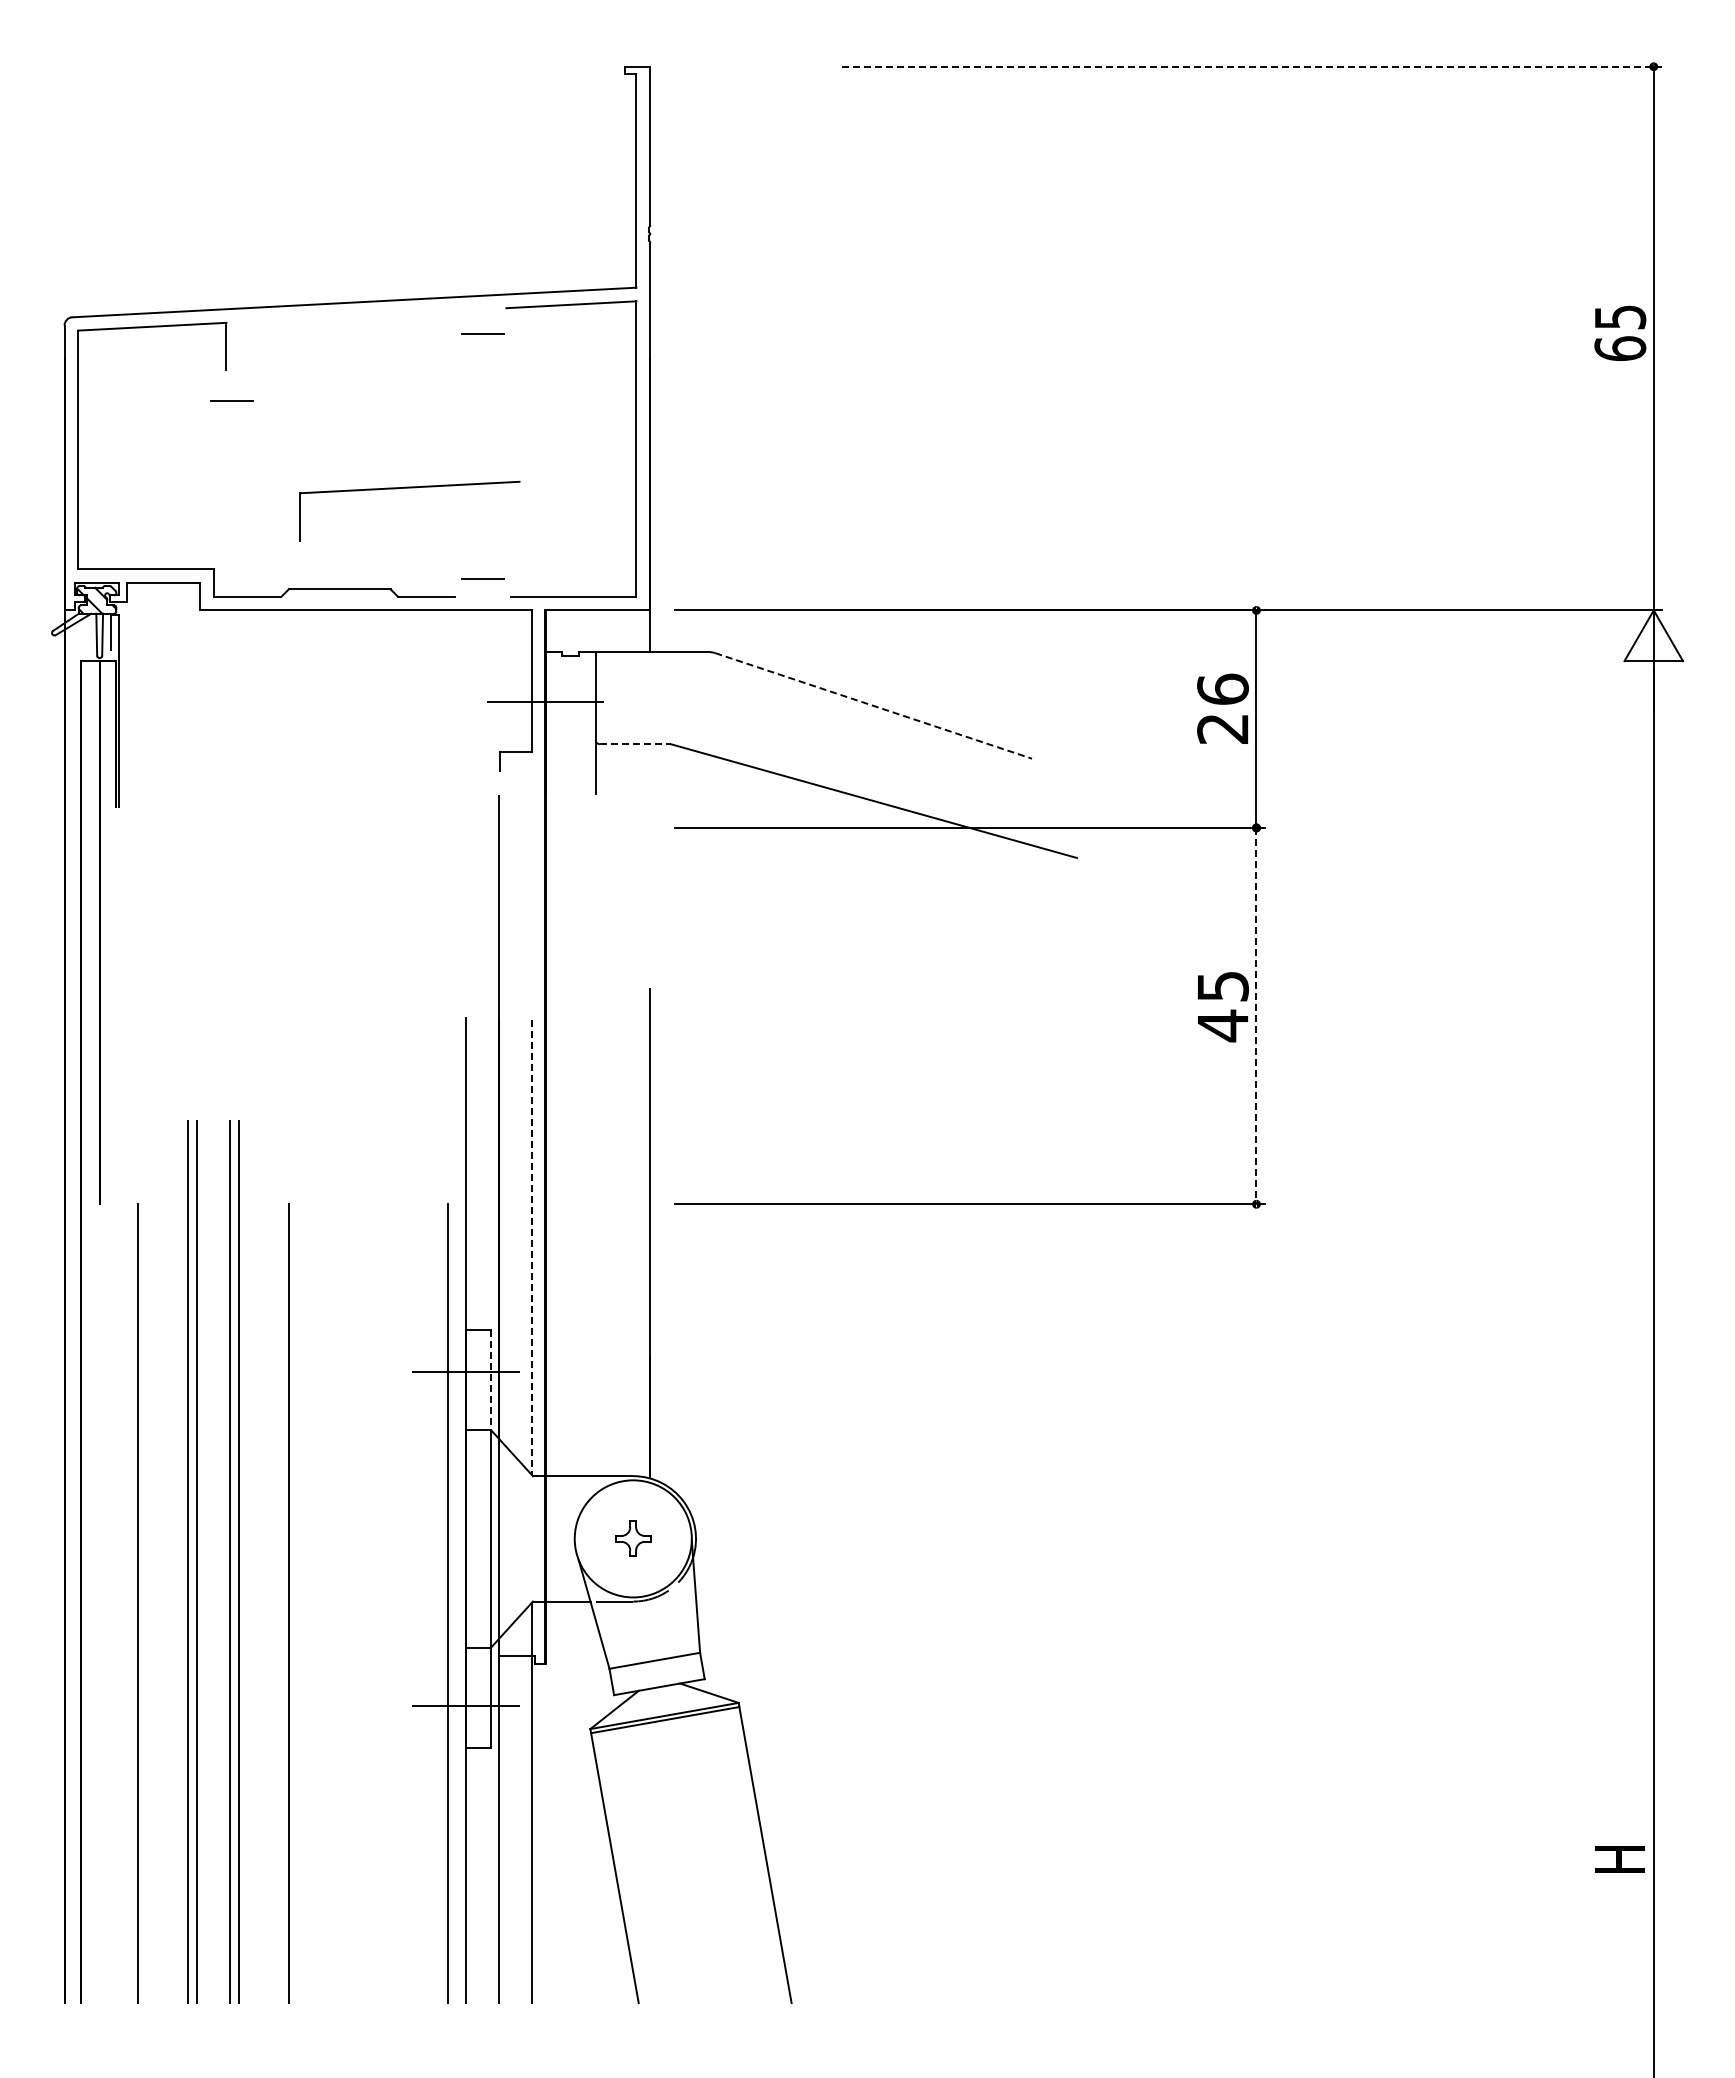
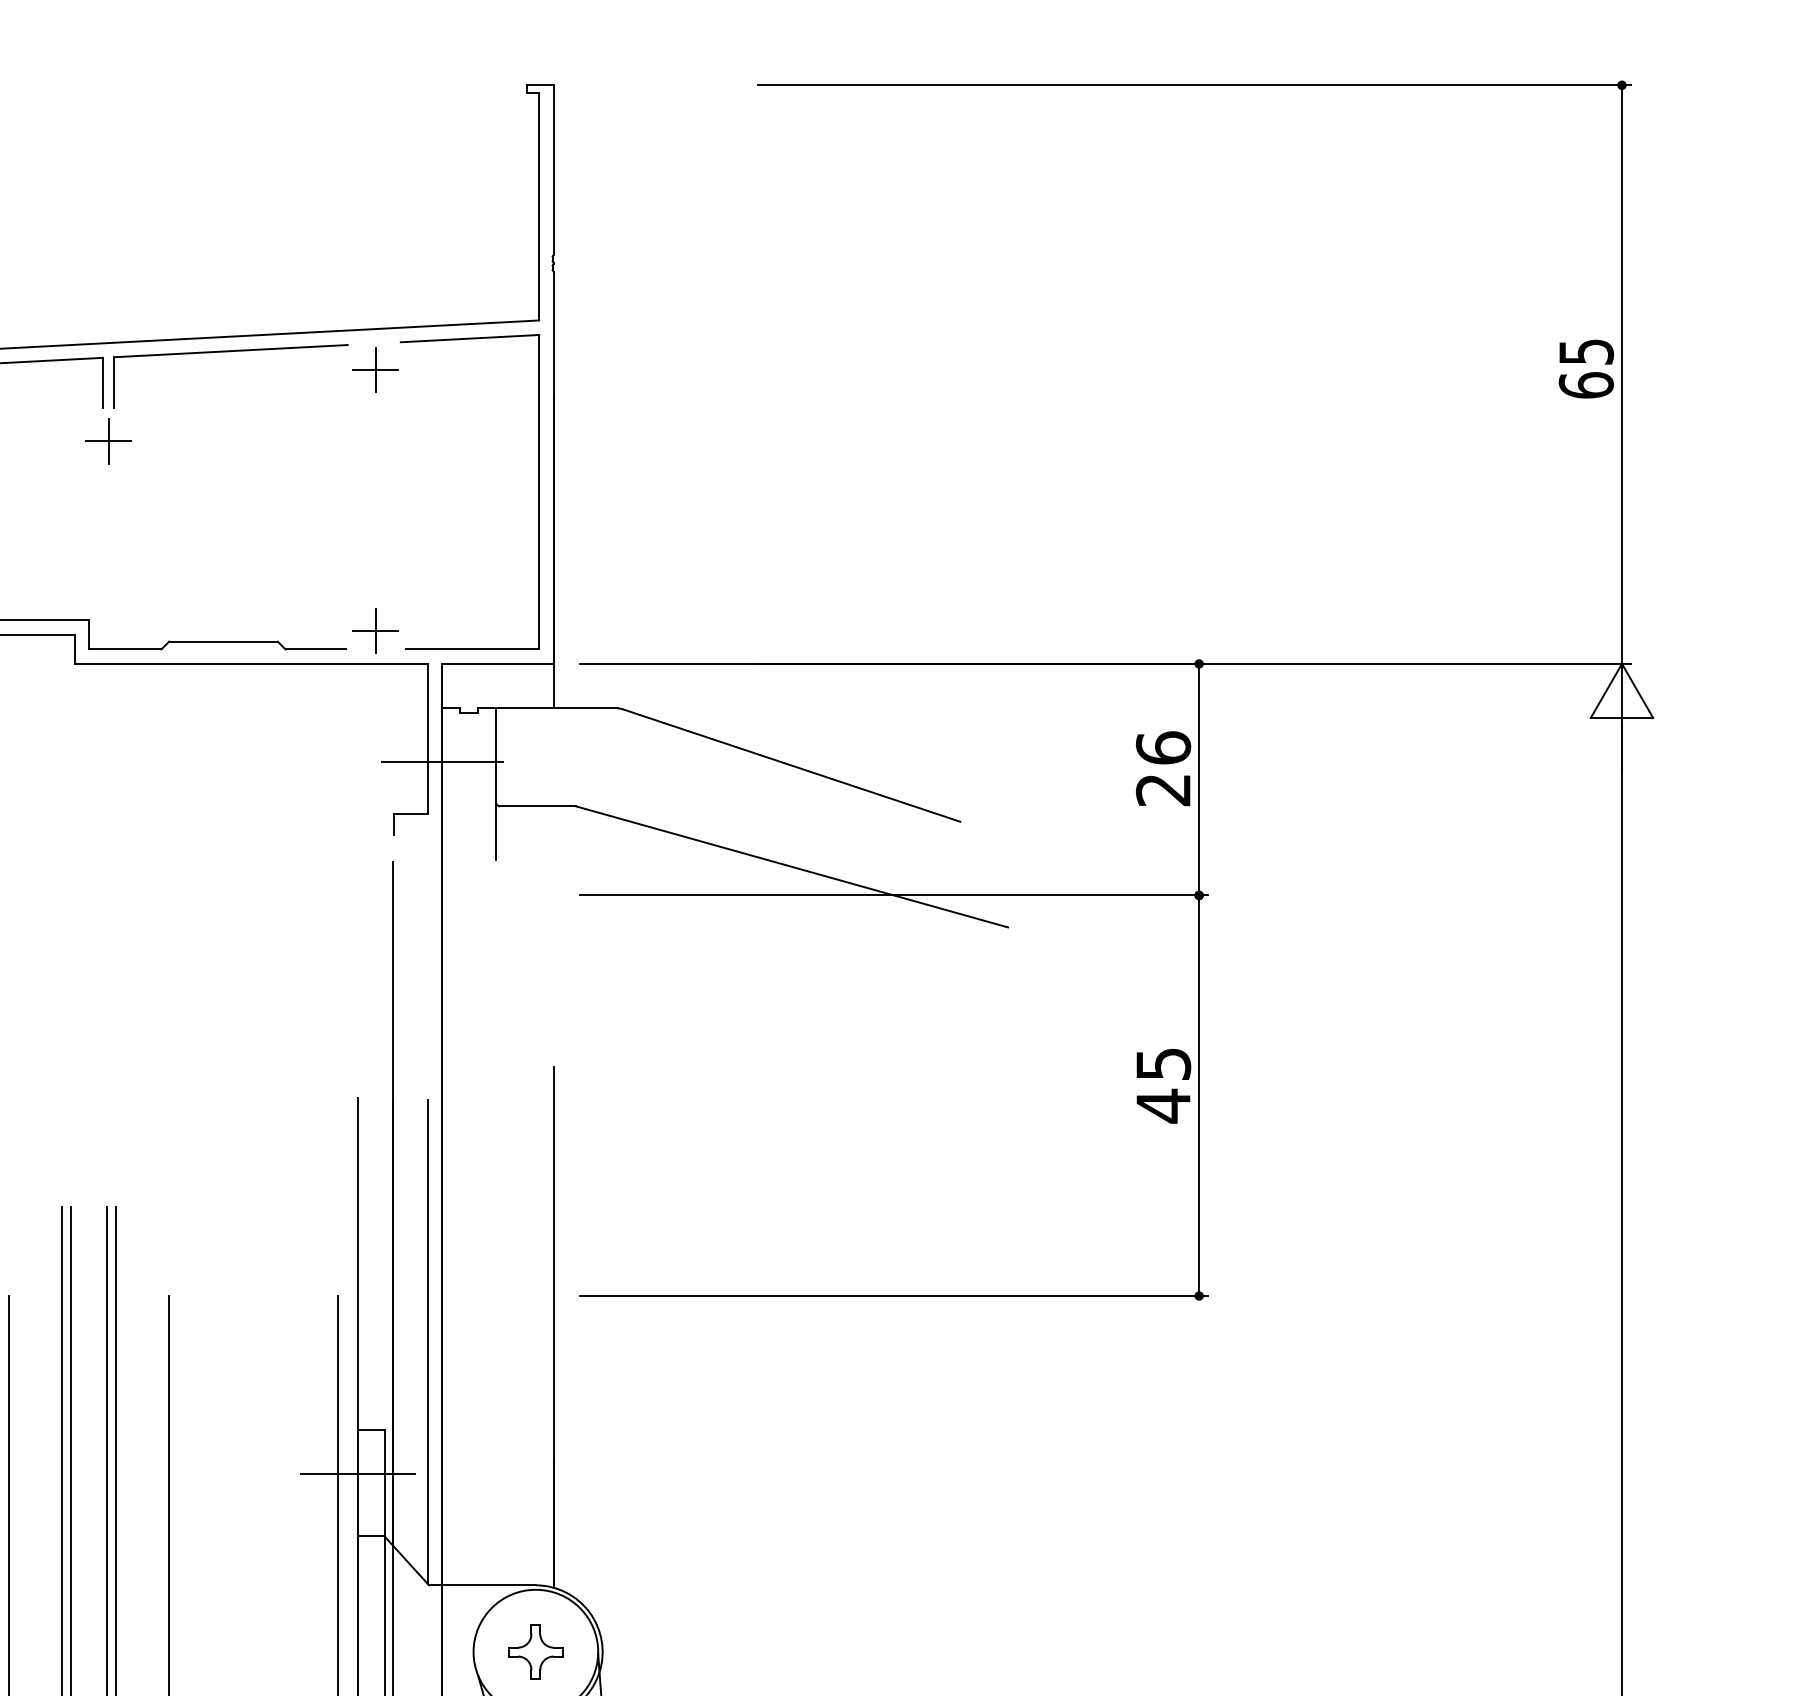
line: (1252, 66) -> (1194, 85), dashed -> solid
line: (482, 334) -> (375, 370), added
line: (231, 401) -> (108, 441), added
part: (409, 488) -> (230, 352), moved
line: (482, 579) -> (375, 631), added
line: (873, 705) -> (791, 765), dashed -> solid
line: (635, 744) -> (538, 806), dashed -> solid
line: (1256, 1016) -> (1199, 1096), dashed -> solid
line: (532, 1248) -> (428, 1343), dashed -> solid
line: (491, 1380) -> (384, 1483), dashed -> solid
part: (632, 1538) -> (535, 1651), size x1.43

